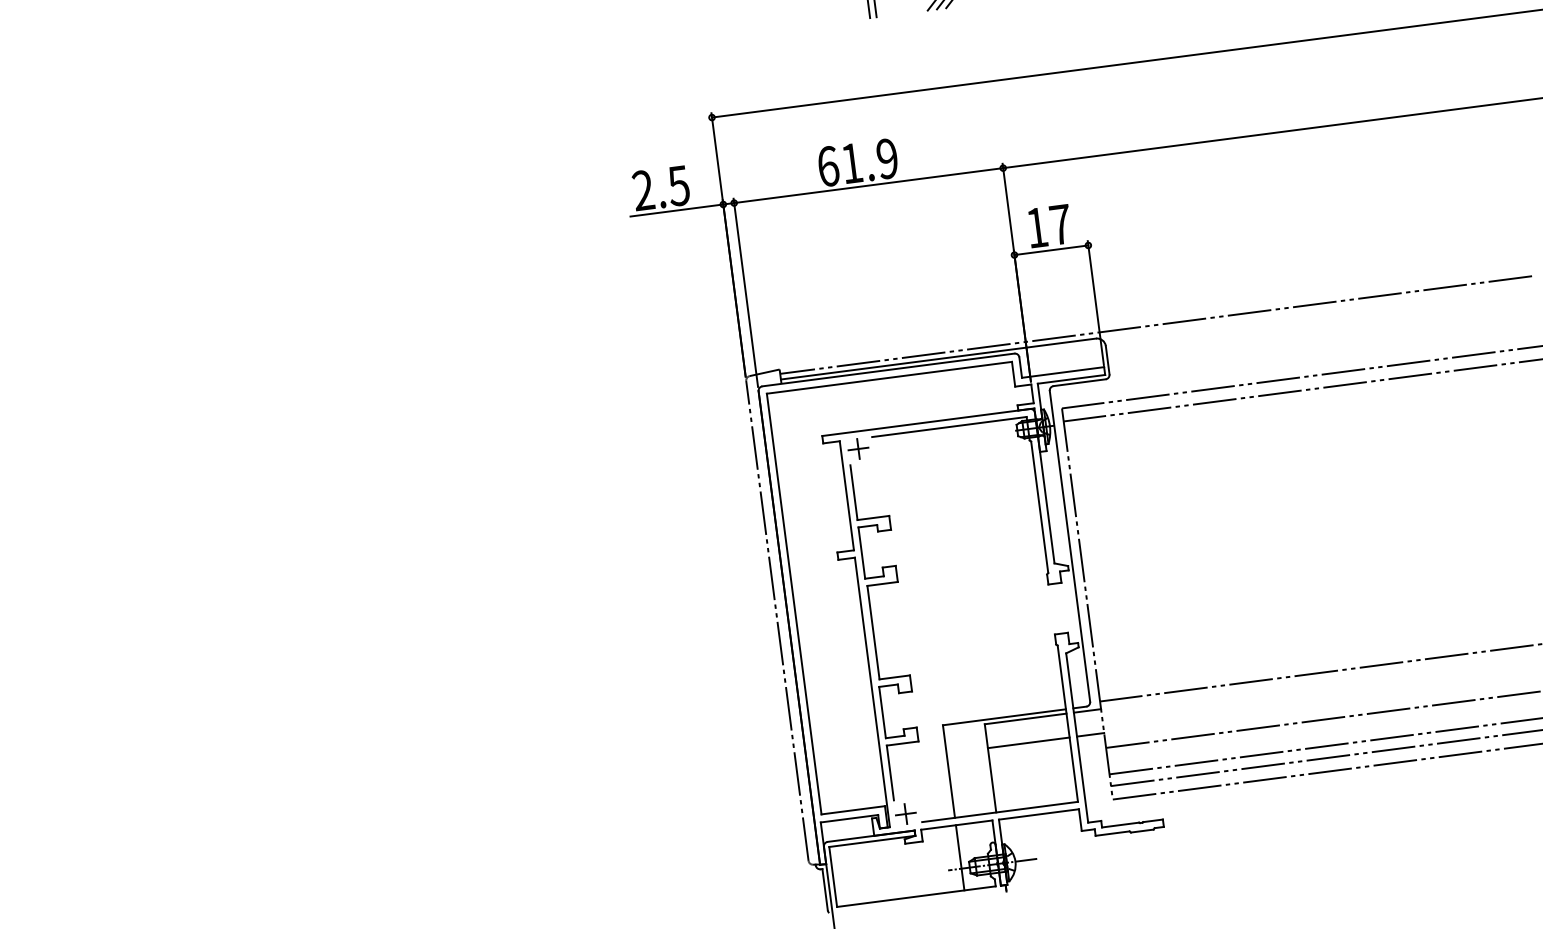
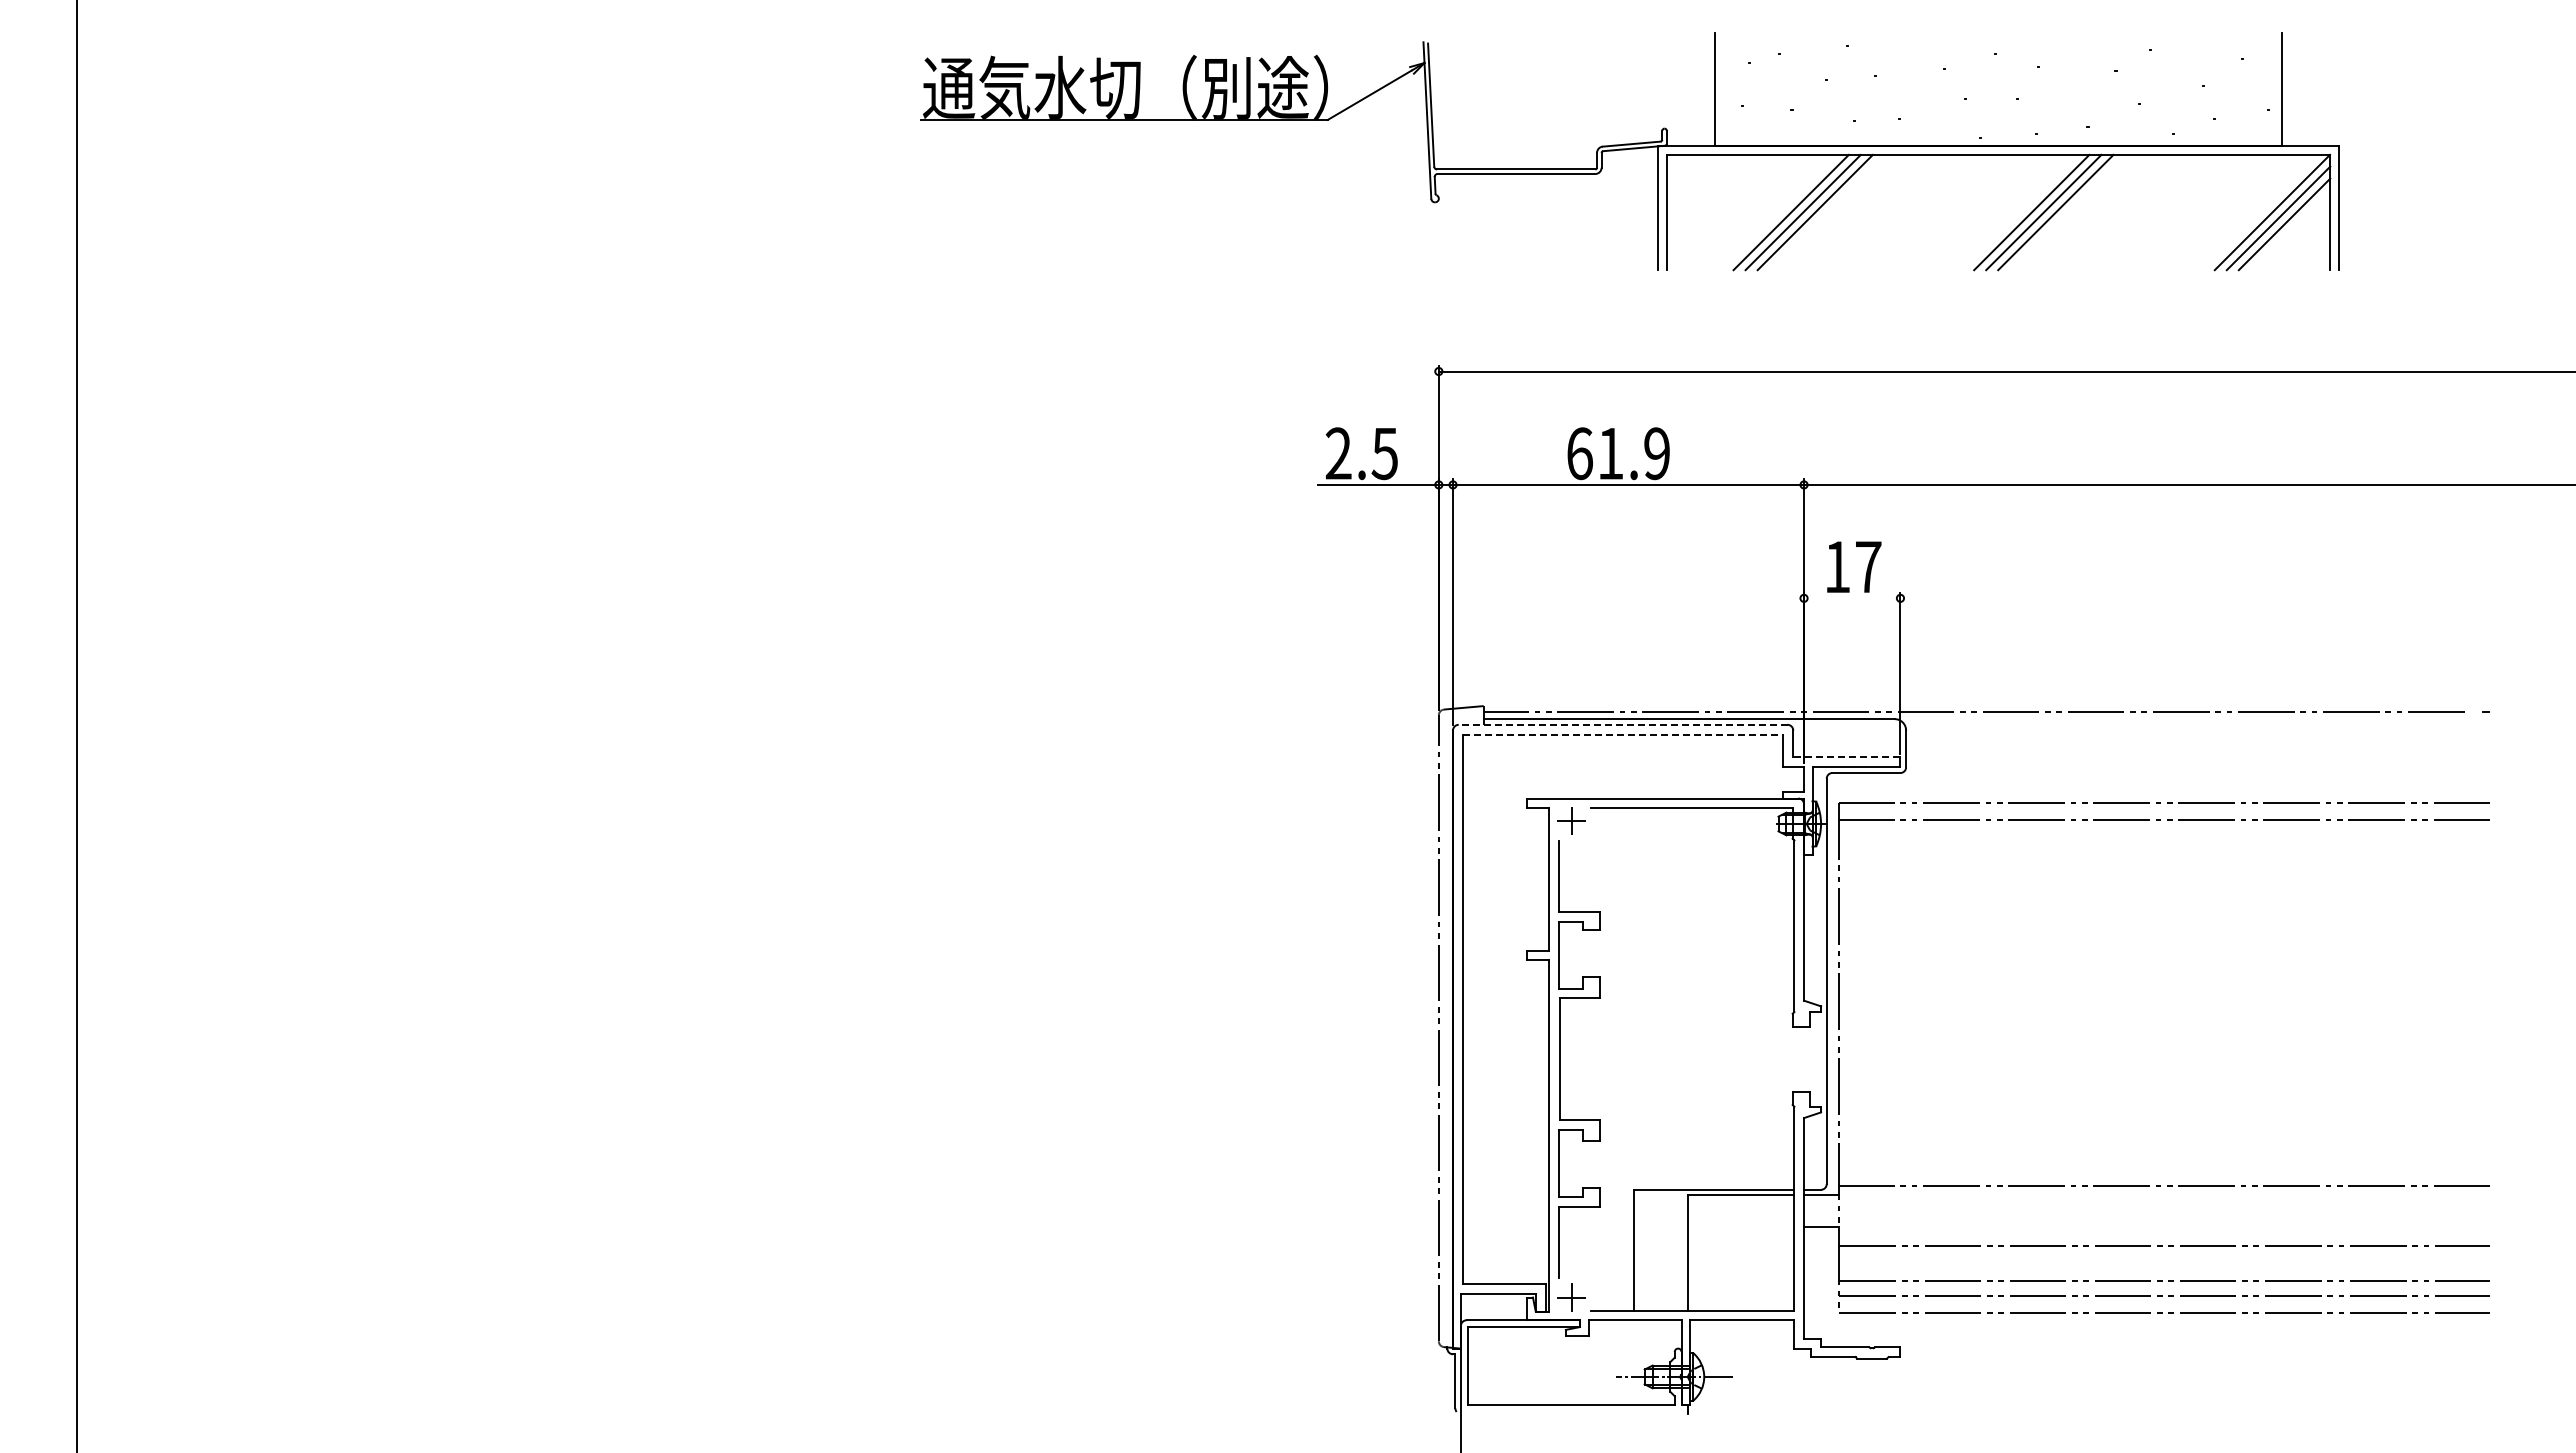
line: (1051, 250) -> (1852, 598), removed
line: (887, 369) -> (1622, 724), solid -> dashed
line: (1062, 372) -> (1846, 757), solid -> dashed
line: (889, 378) -> (1623, 735), solid -> dashed
line: (1028, 742) -> (1740, 1226), removed
line: (959, 857) -> (1633, 1362), removed

